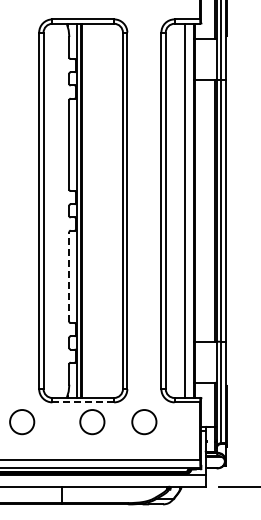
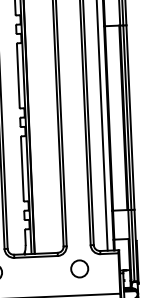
line: (69, 276) -> (22, 168), dashed -> solid
line: (83, 402) -> (36, 257), dashed -> solid
circle: (92, 422) -> (43, 270), removed

